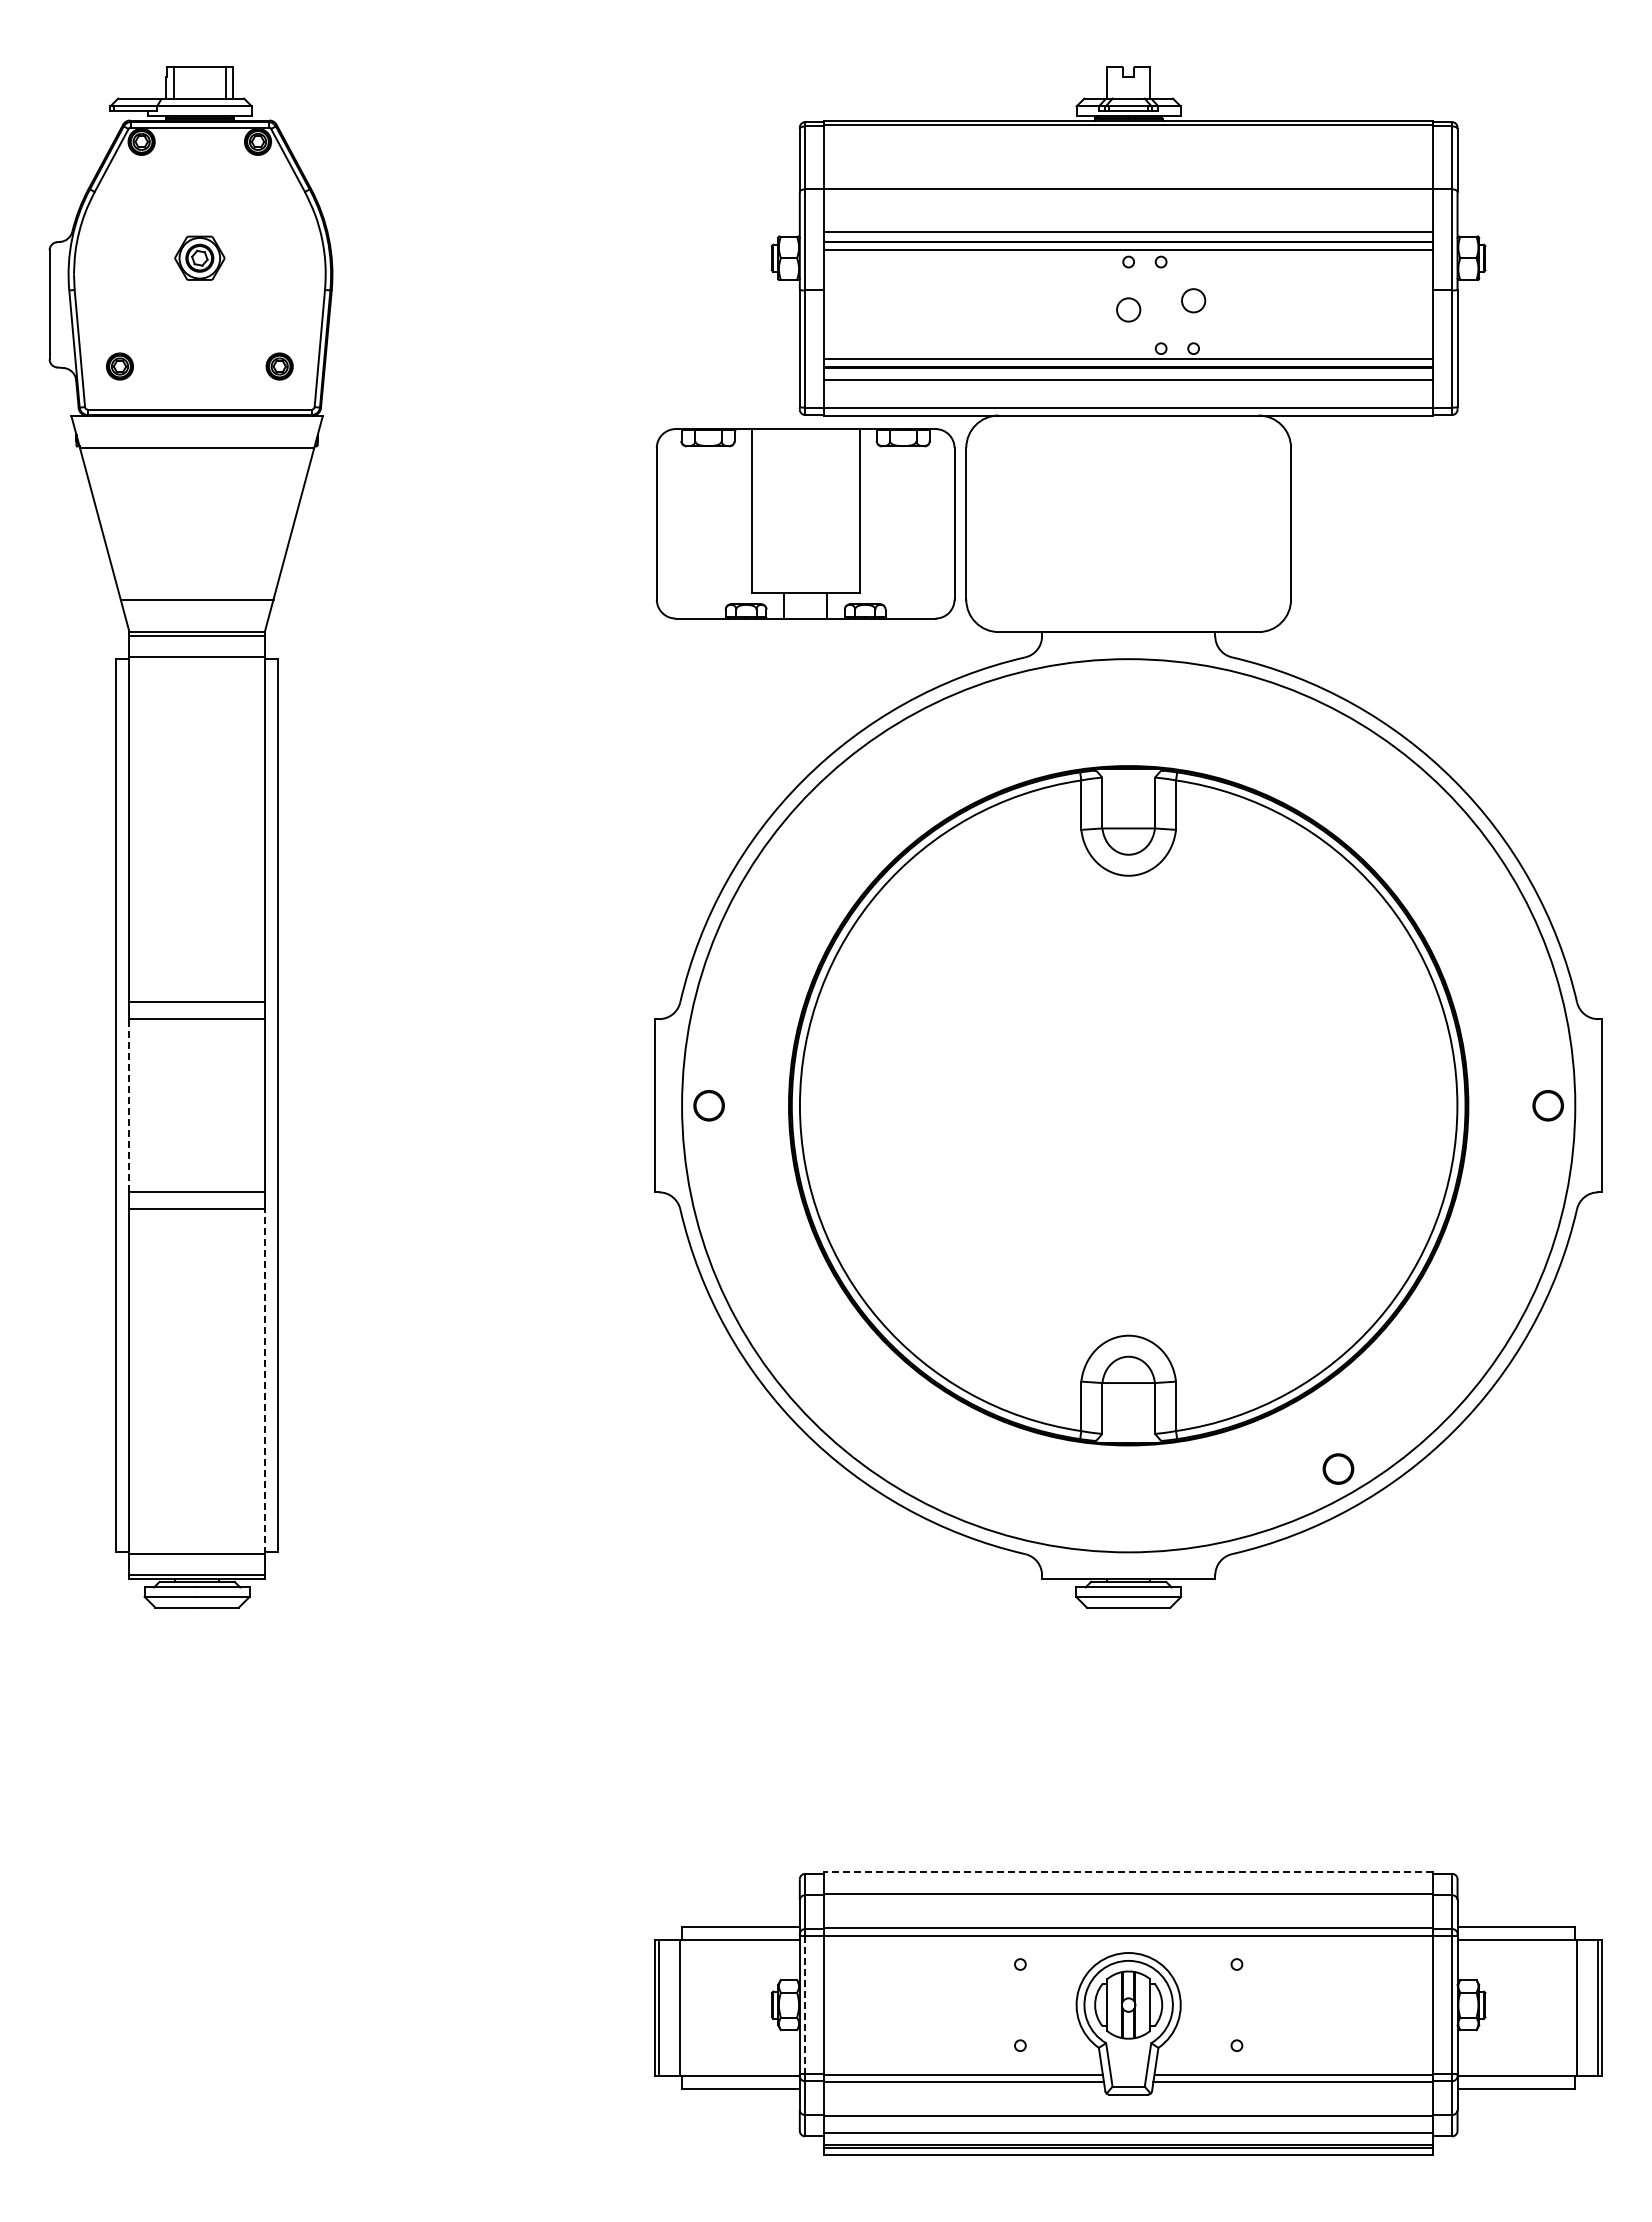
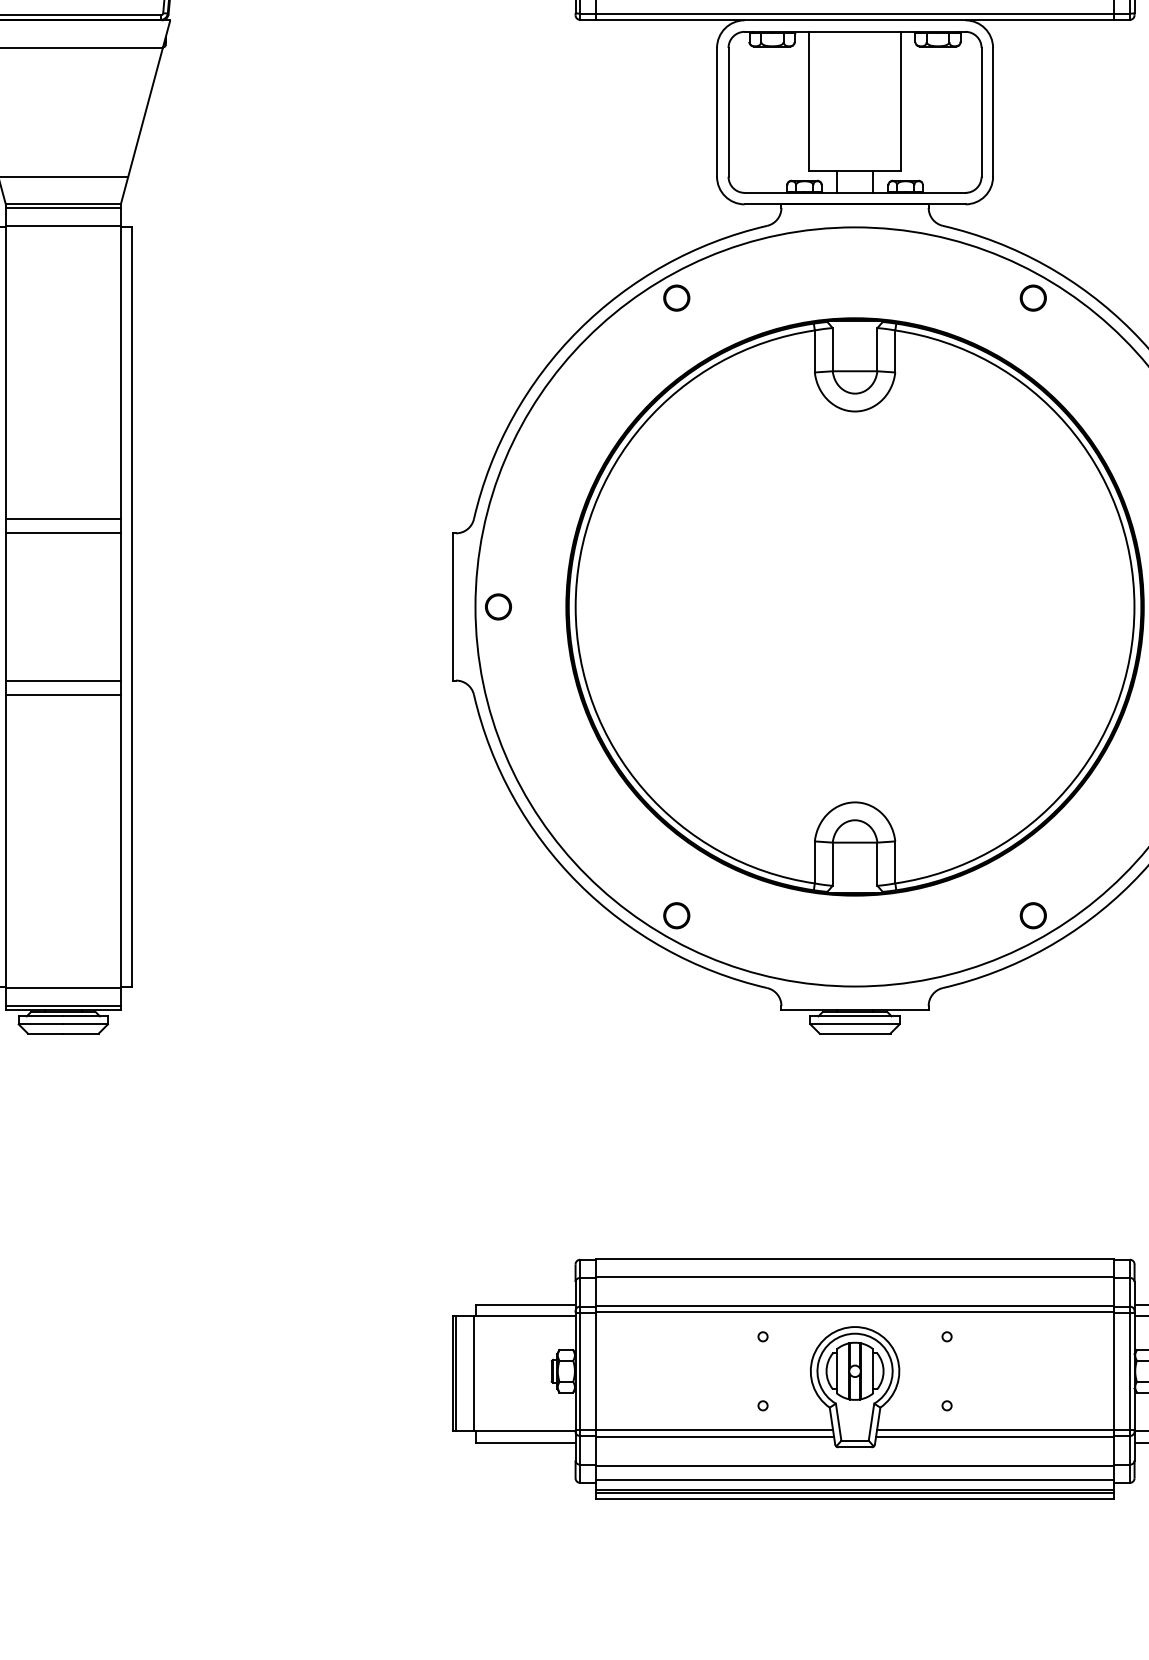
part: (805, 523) -> (854, 112), moved
part: (918, 742) -> (676, 298), added
part: (1338, 742) -> (1033, 298), added
line: (129, 1105) -> (5, 606), dashed -> solid
line: (264, 1381) -> (120, 841), dashed -> solid
circle: (918, 1468) -> (676, 915), added
line: (1128, 1872) -> (854, 1258), dashed -> solid
line: (805, 2005) -> (580, 1371), dashed -> solid

